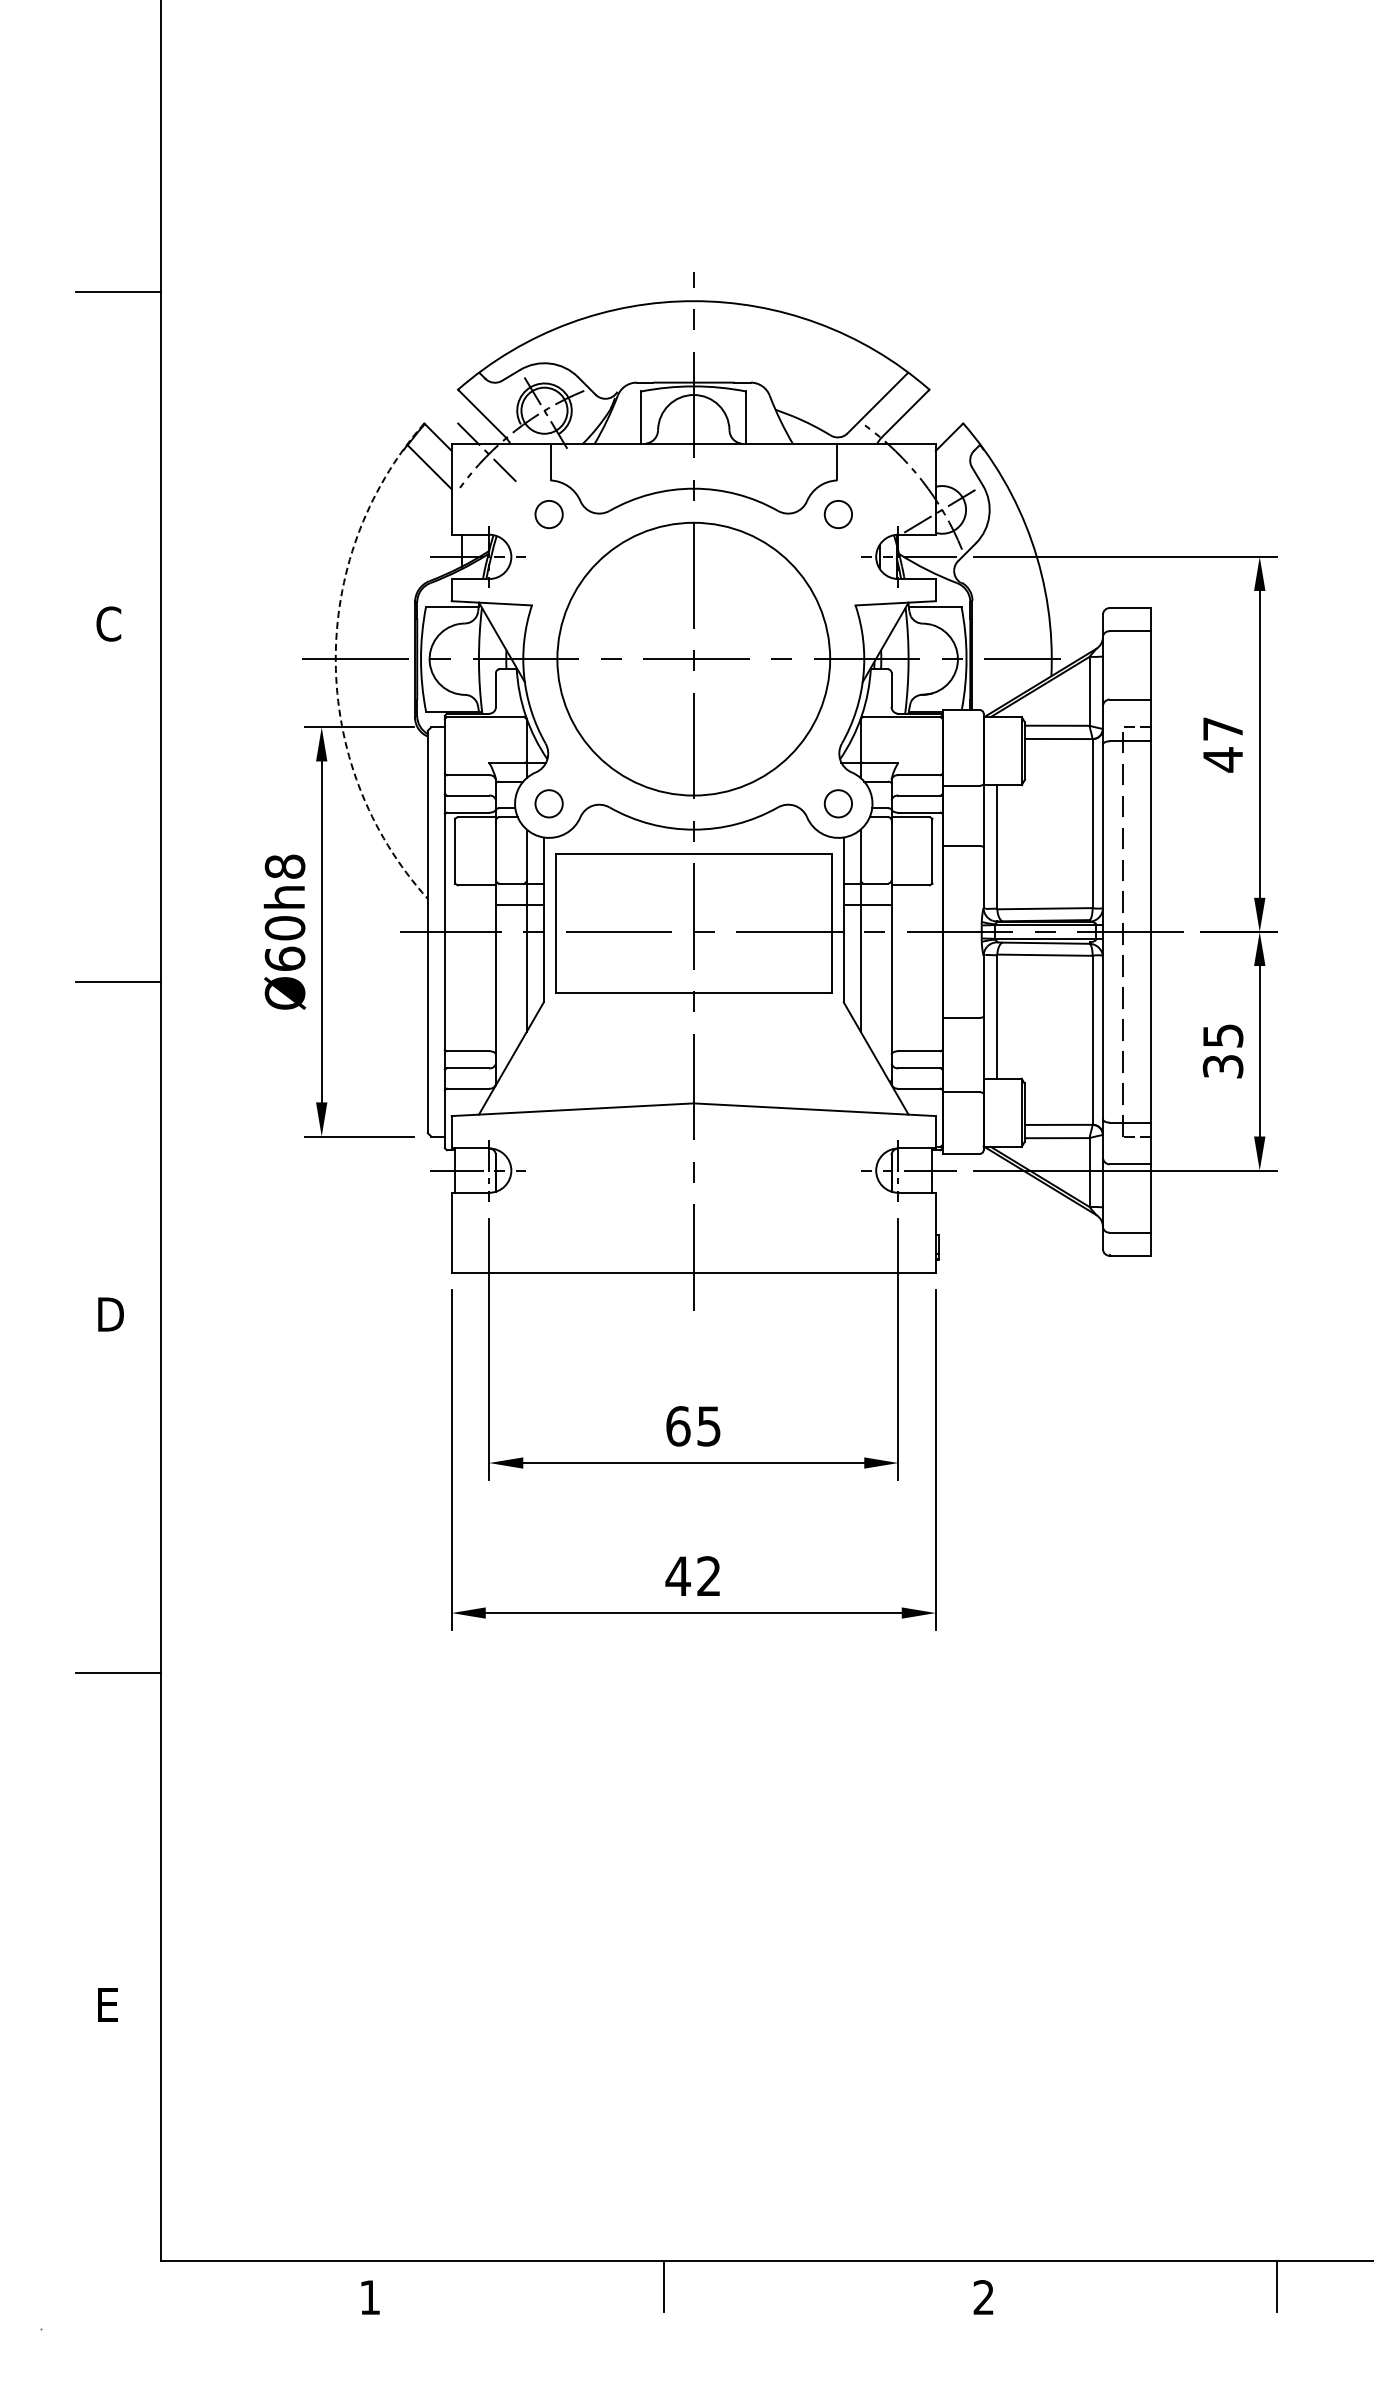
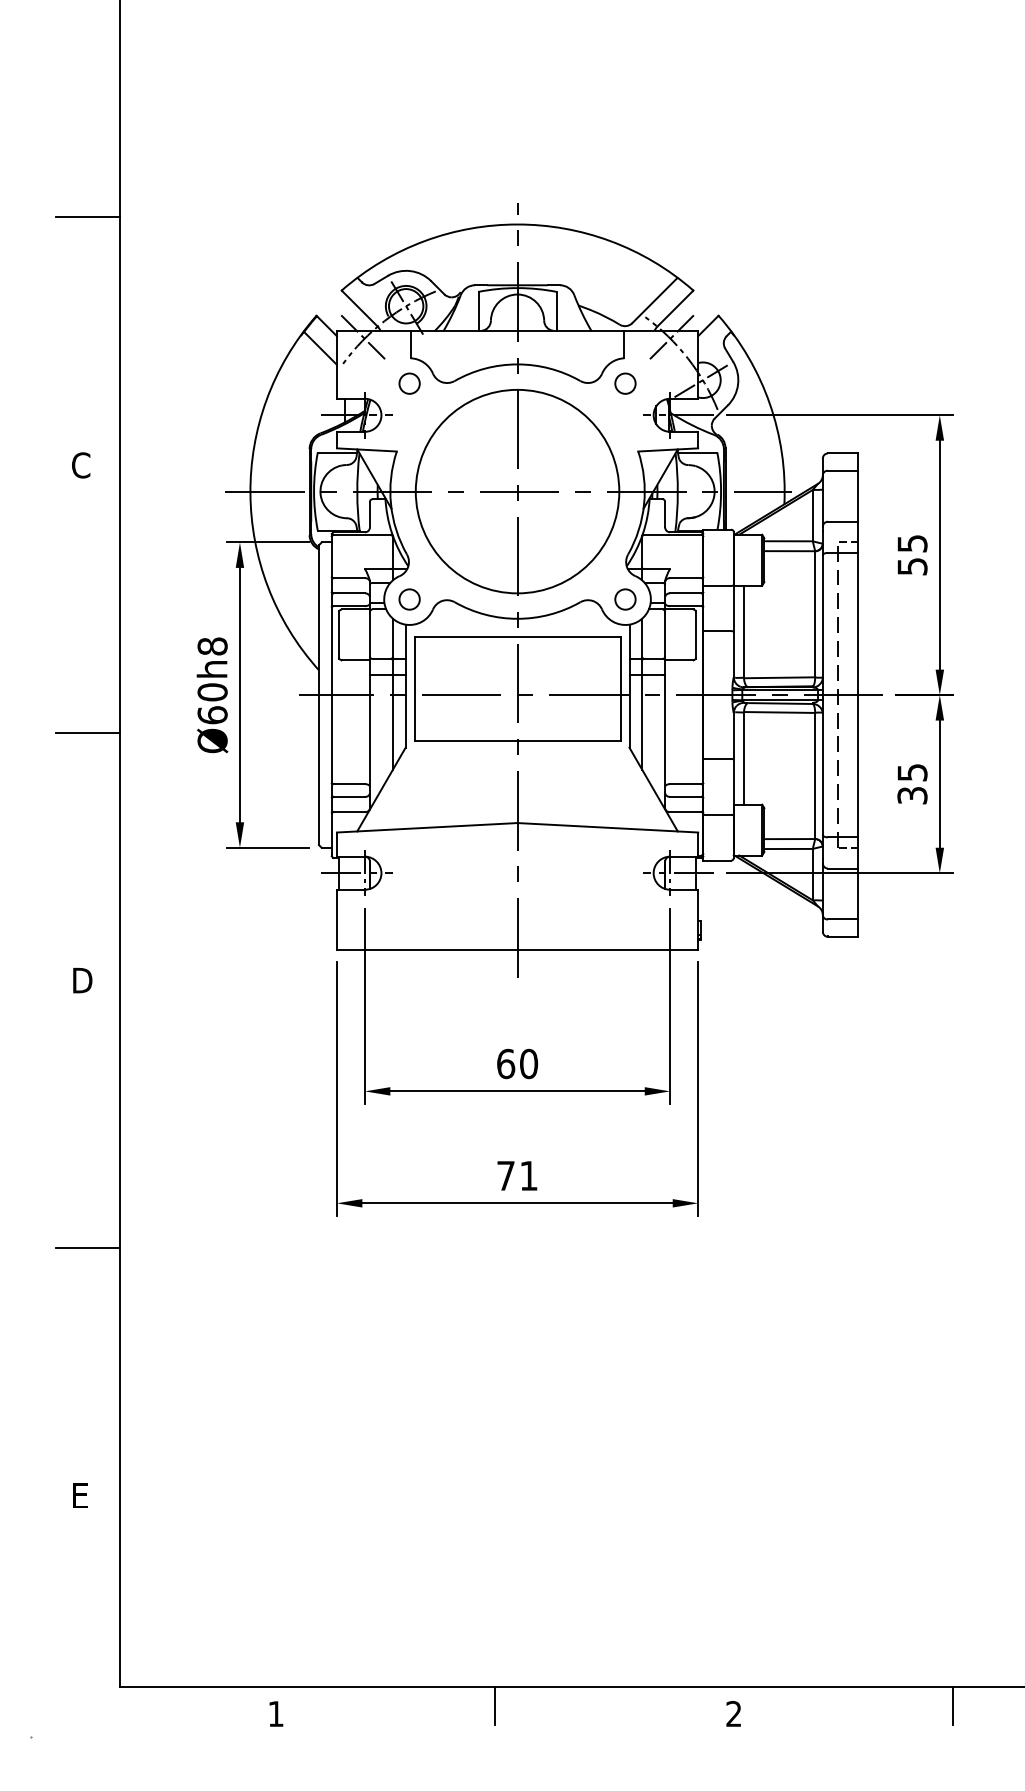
line: (898, 453) -> (670, 338), added
arc: (335, 661) -> (250, 493), dashed -> solid
text: (1223, 744) -> (912, 555), 47 -> 55
text: (709, 1426) -> (529, 1064), 65 -> 60
text: (692, 1575) -> (516, 1175), 42 -> 71

